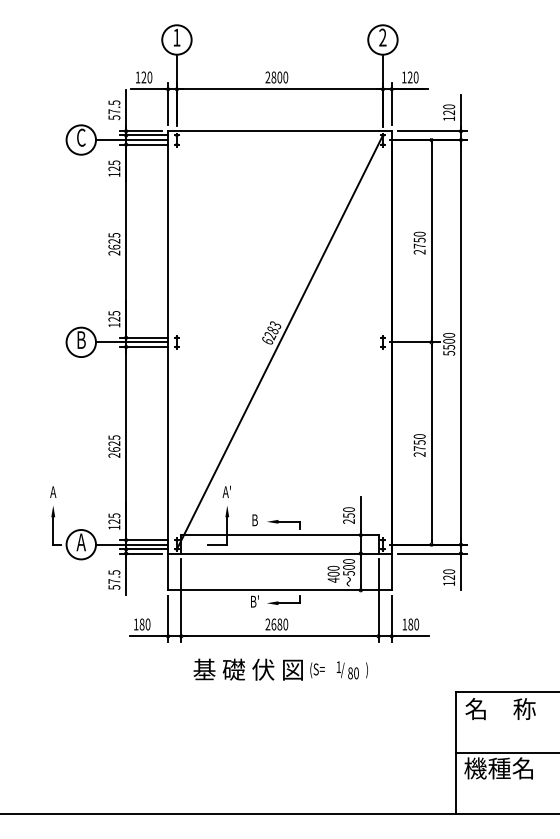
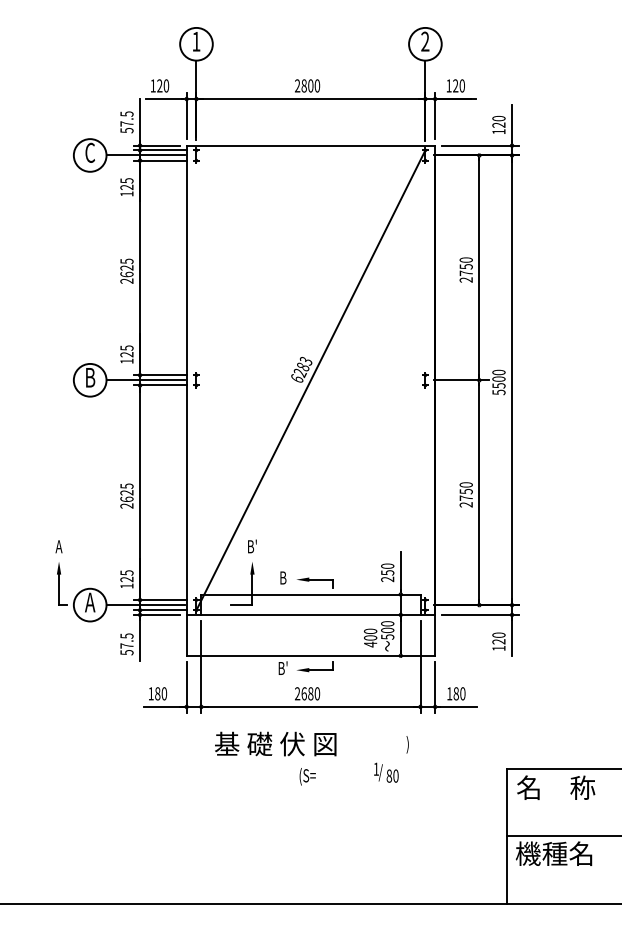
text: (226, 491) -> (251, 546), A' -> B'
text: (317, 670) -> (307, 776), moved
text: (347, 670) -> (386, 772), moved

